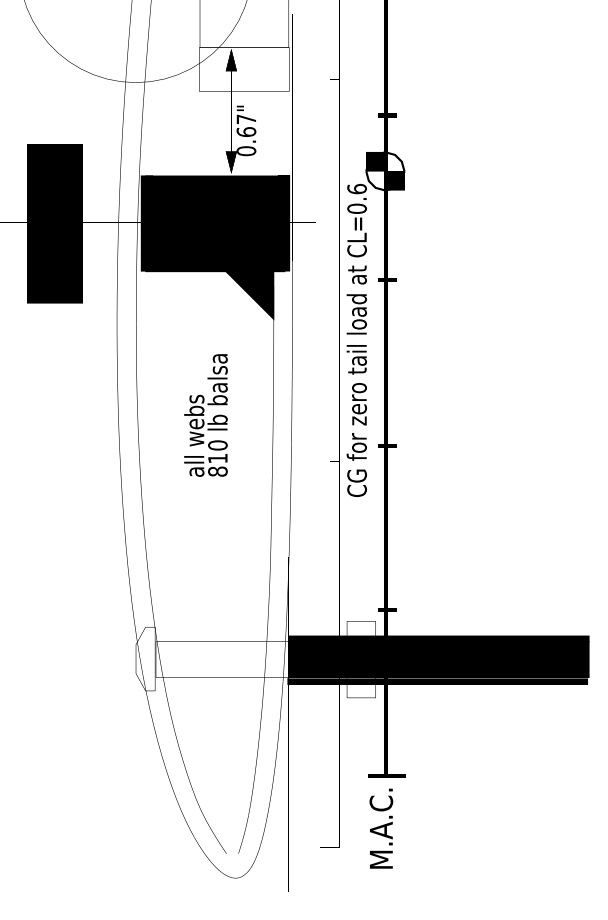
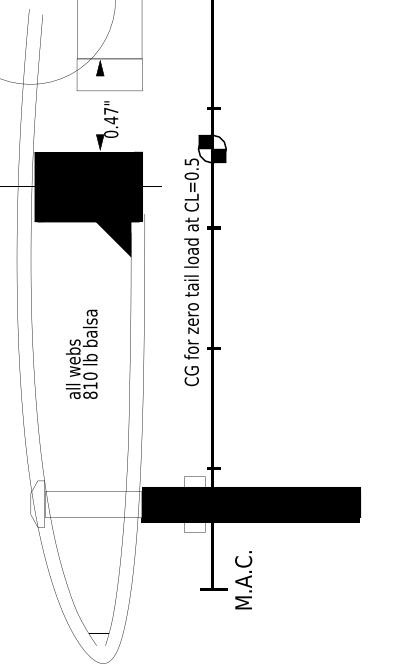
text: (246, 131) -> (111, 120), 0.67" -> 0.47"
text: (356, 188) -> (191, 161), CL=0.6 -> CL=0.5
text: (205, 415) -> (81, 354), moved
text: (381, 828) -> (243, 580), moved

